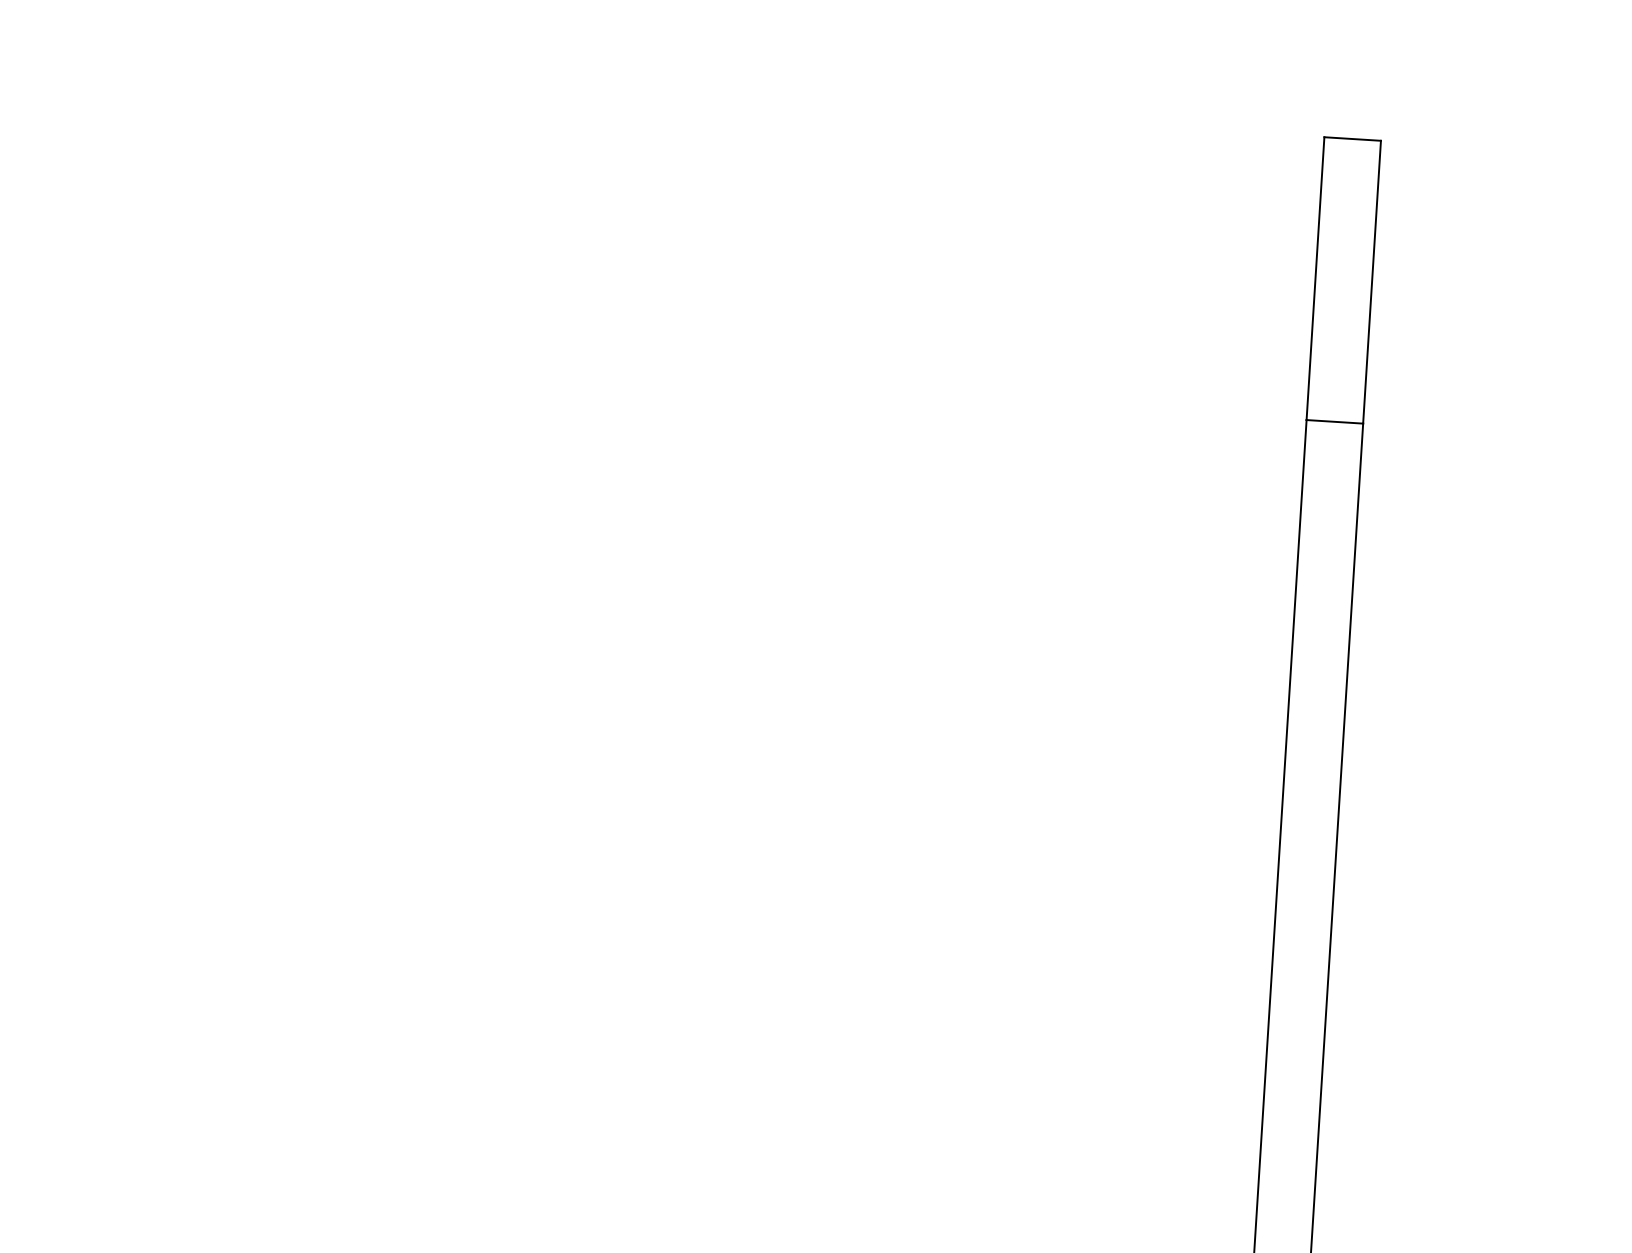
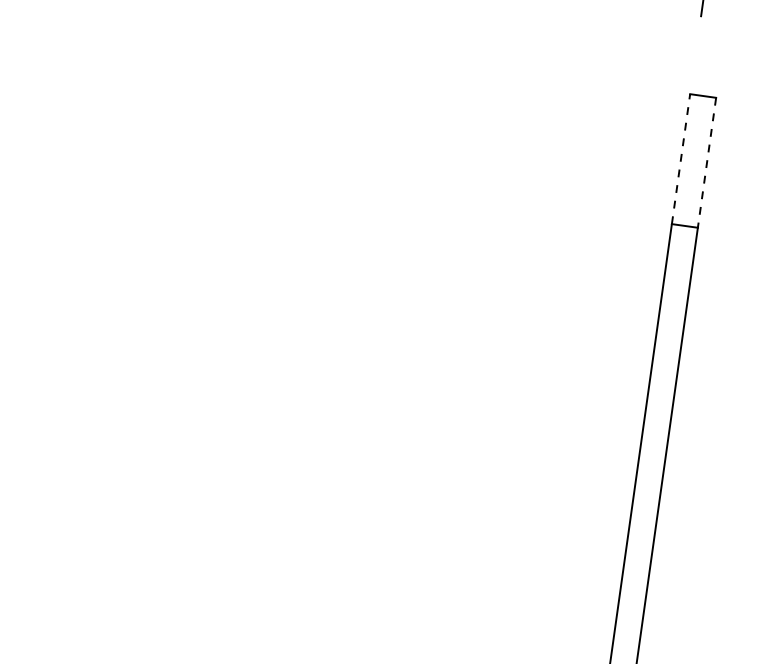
line: (1316, 279) -> (681, 159), solid -> dashed
line: (1373, 281) -> (707, 162), solid -> dashed

